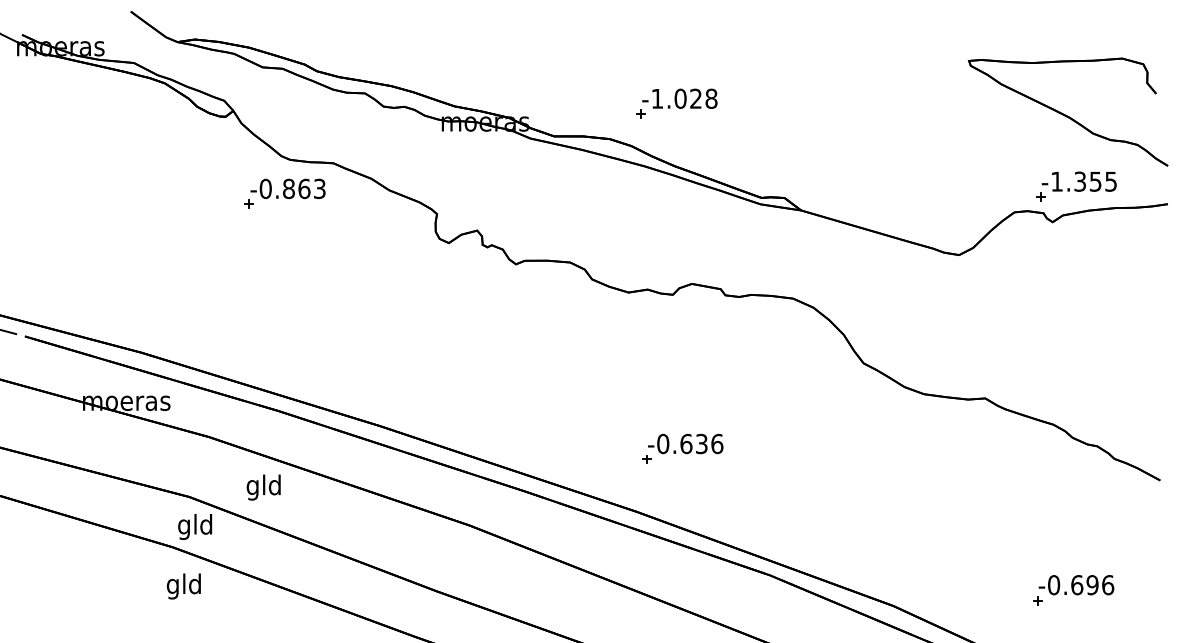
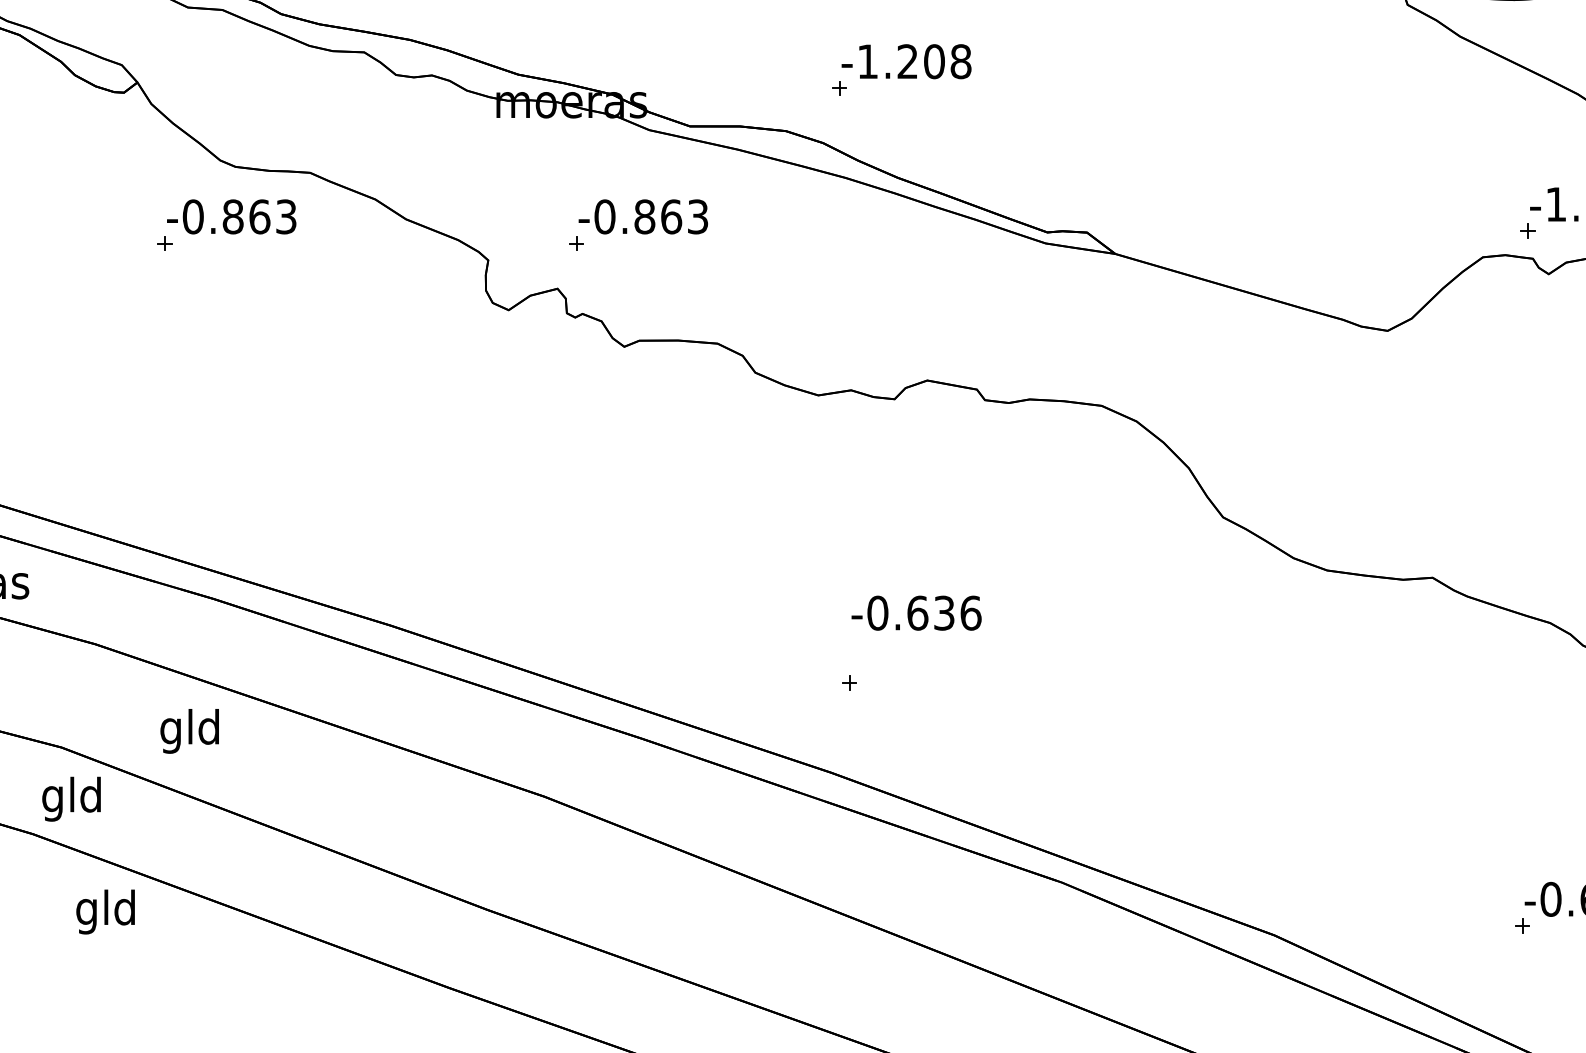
text: (688, 98) -> (921, 61), -1.028 -> -1.208
part: (523, 193) -> (637, 224), added
text: (685, 443) -> (916, 612), moved
text: (183, 586) -> (104, 912), moved

